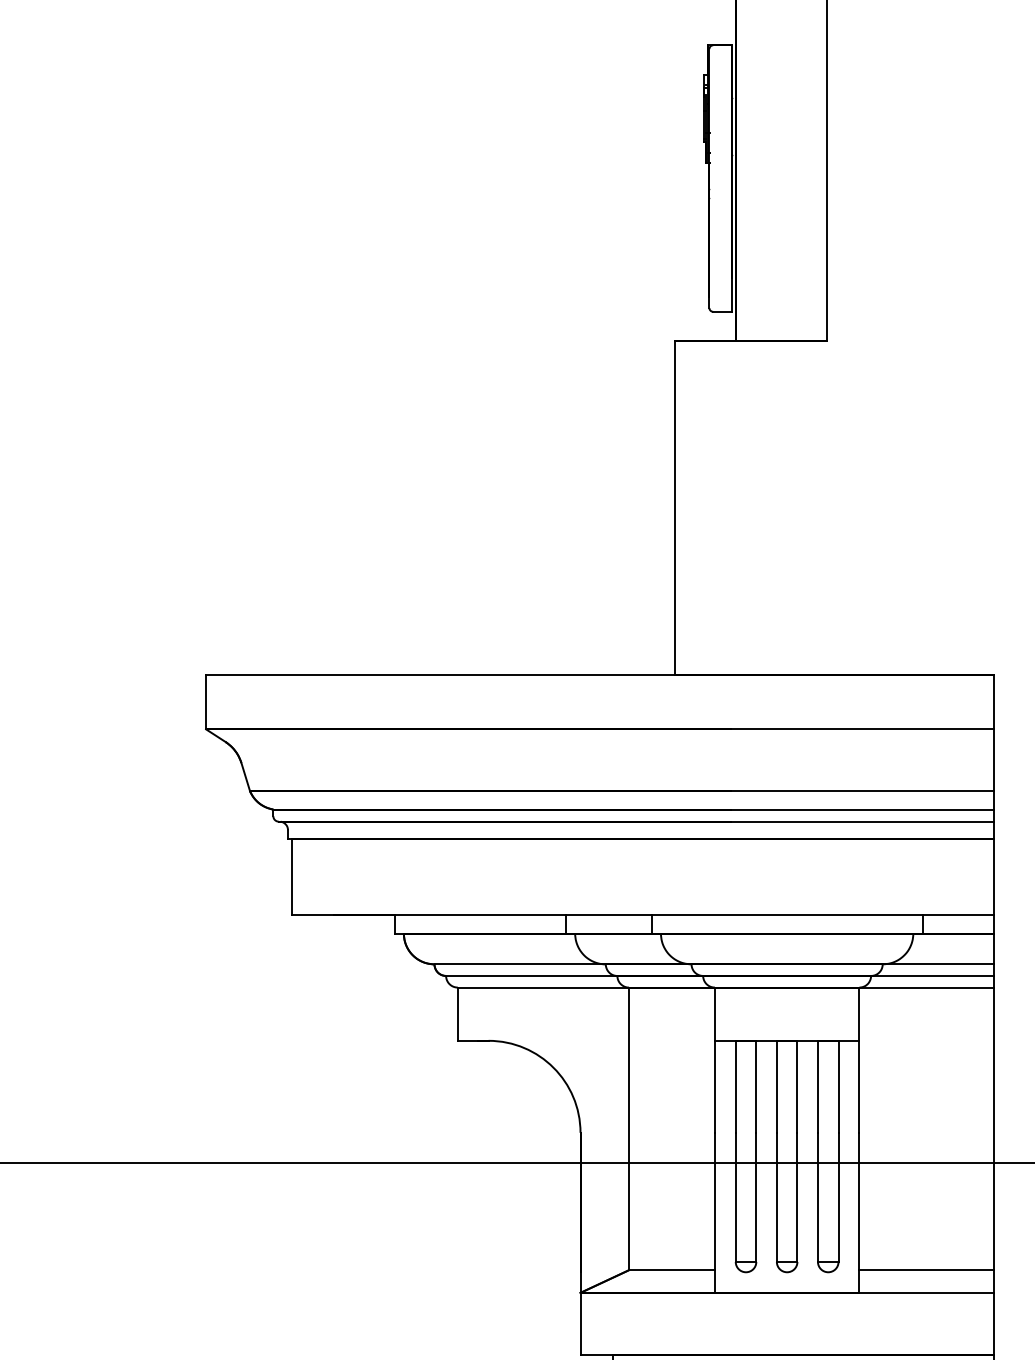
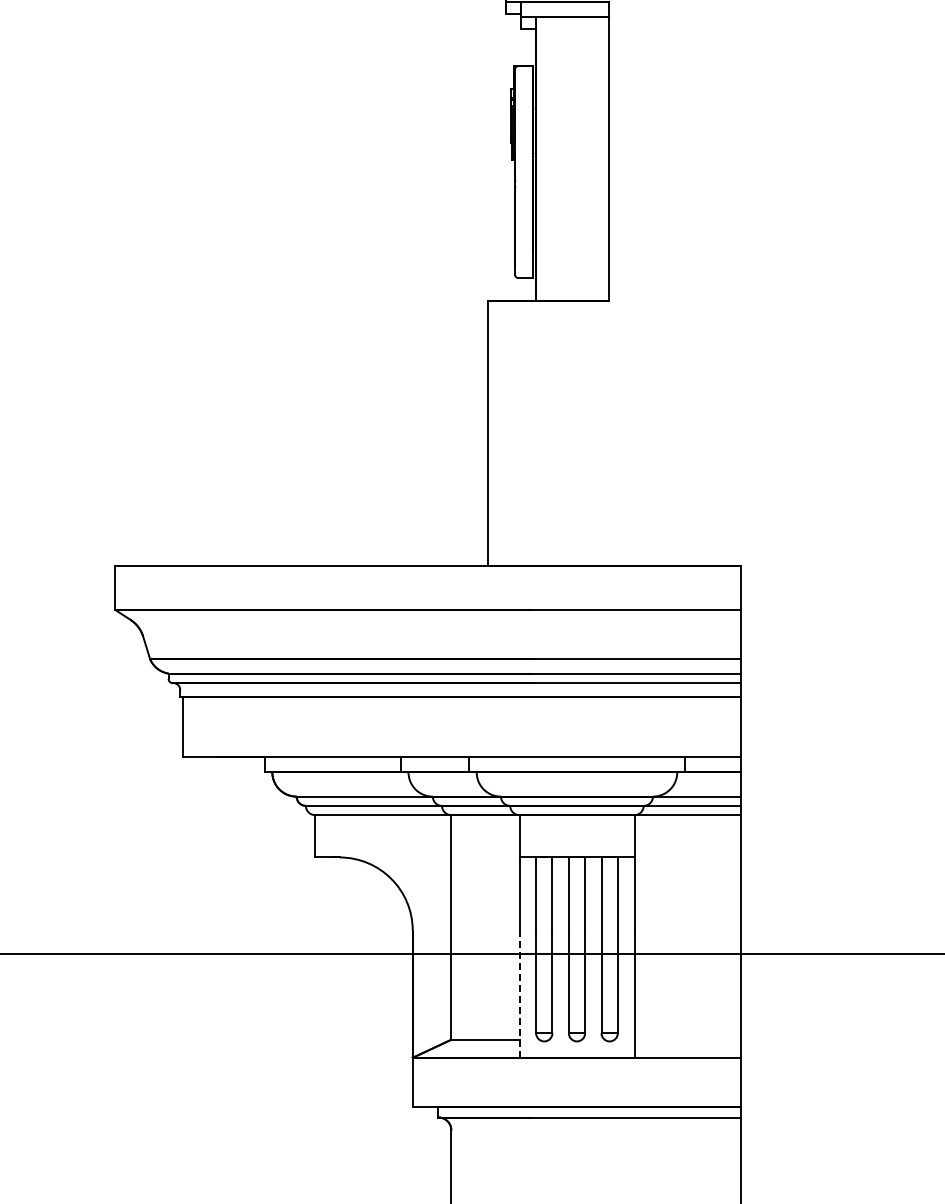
line: (714, 1213) -> (519, 994), solid -> dashed
line: (926, 1269) -> (687, 1039), removed

